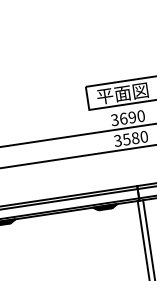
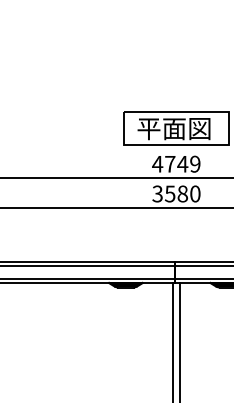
text: (127, 117) -> (176, 163), 3690 -> 4749

